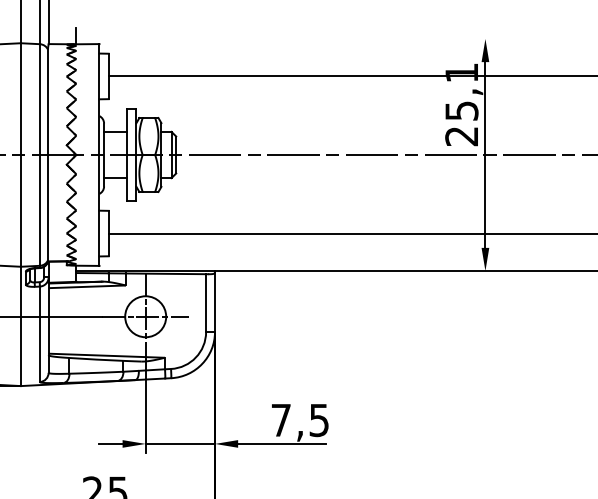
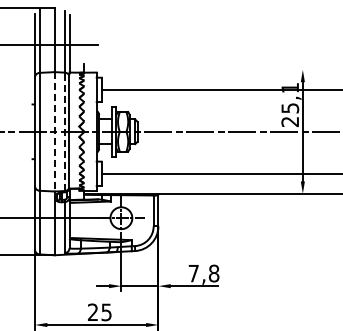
line: (20, 154) -> (54, 131), solid -> dashed
line: (39, 154) -> (64, 131), solid -> dashed
text: (318, 420) -> (213, 273), 7,5 -> 7,8

